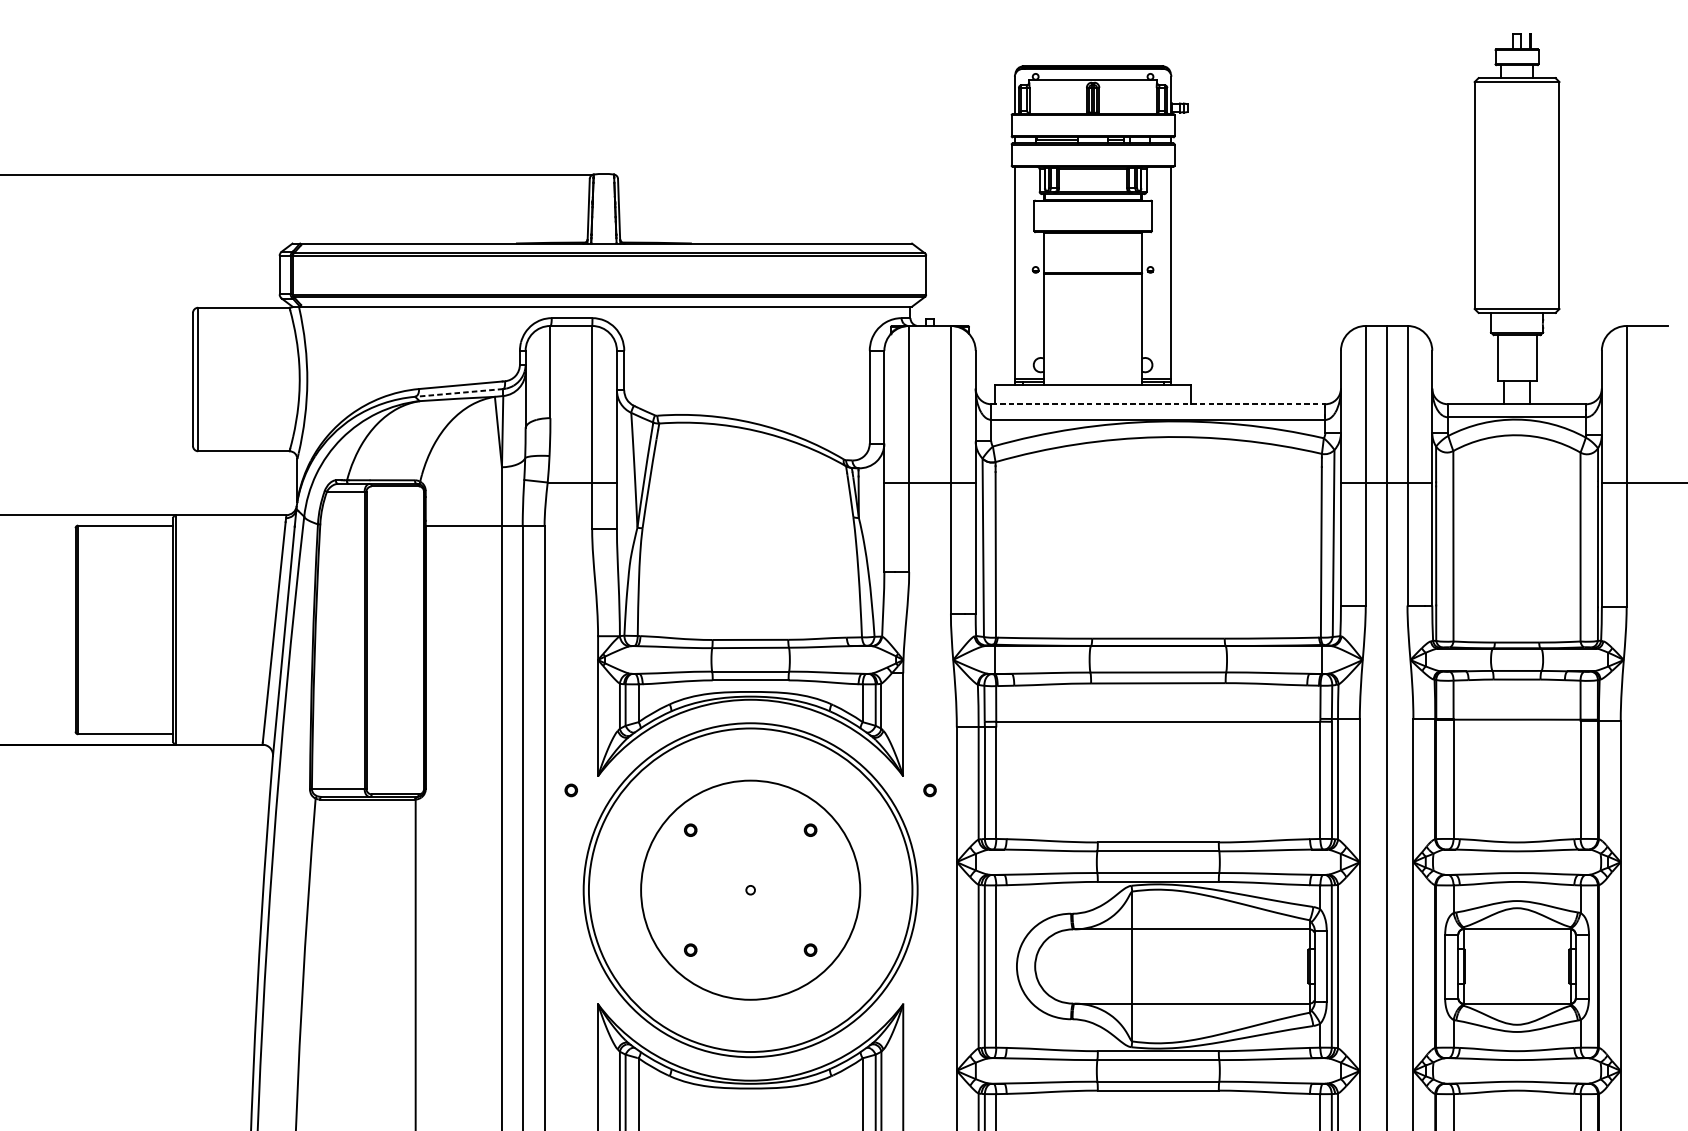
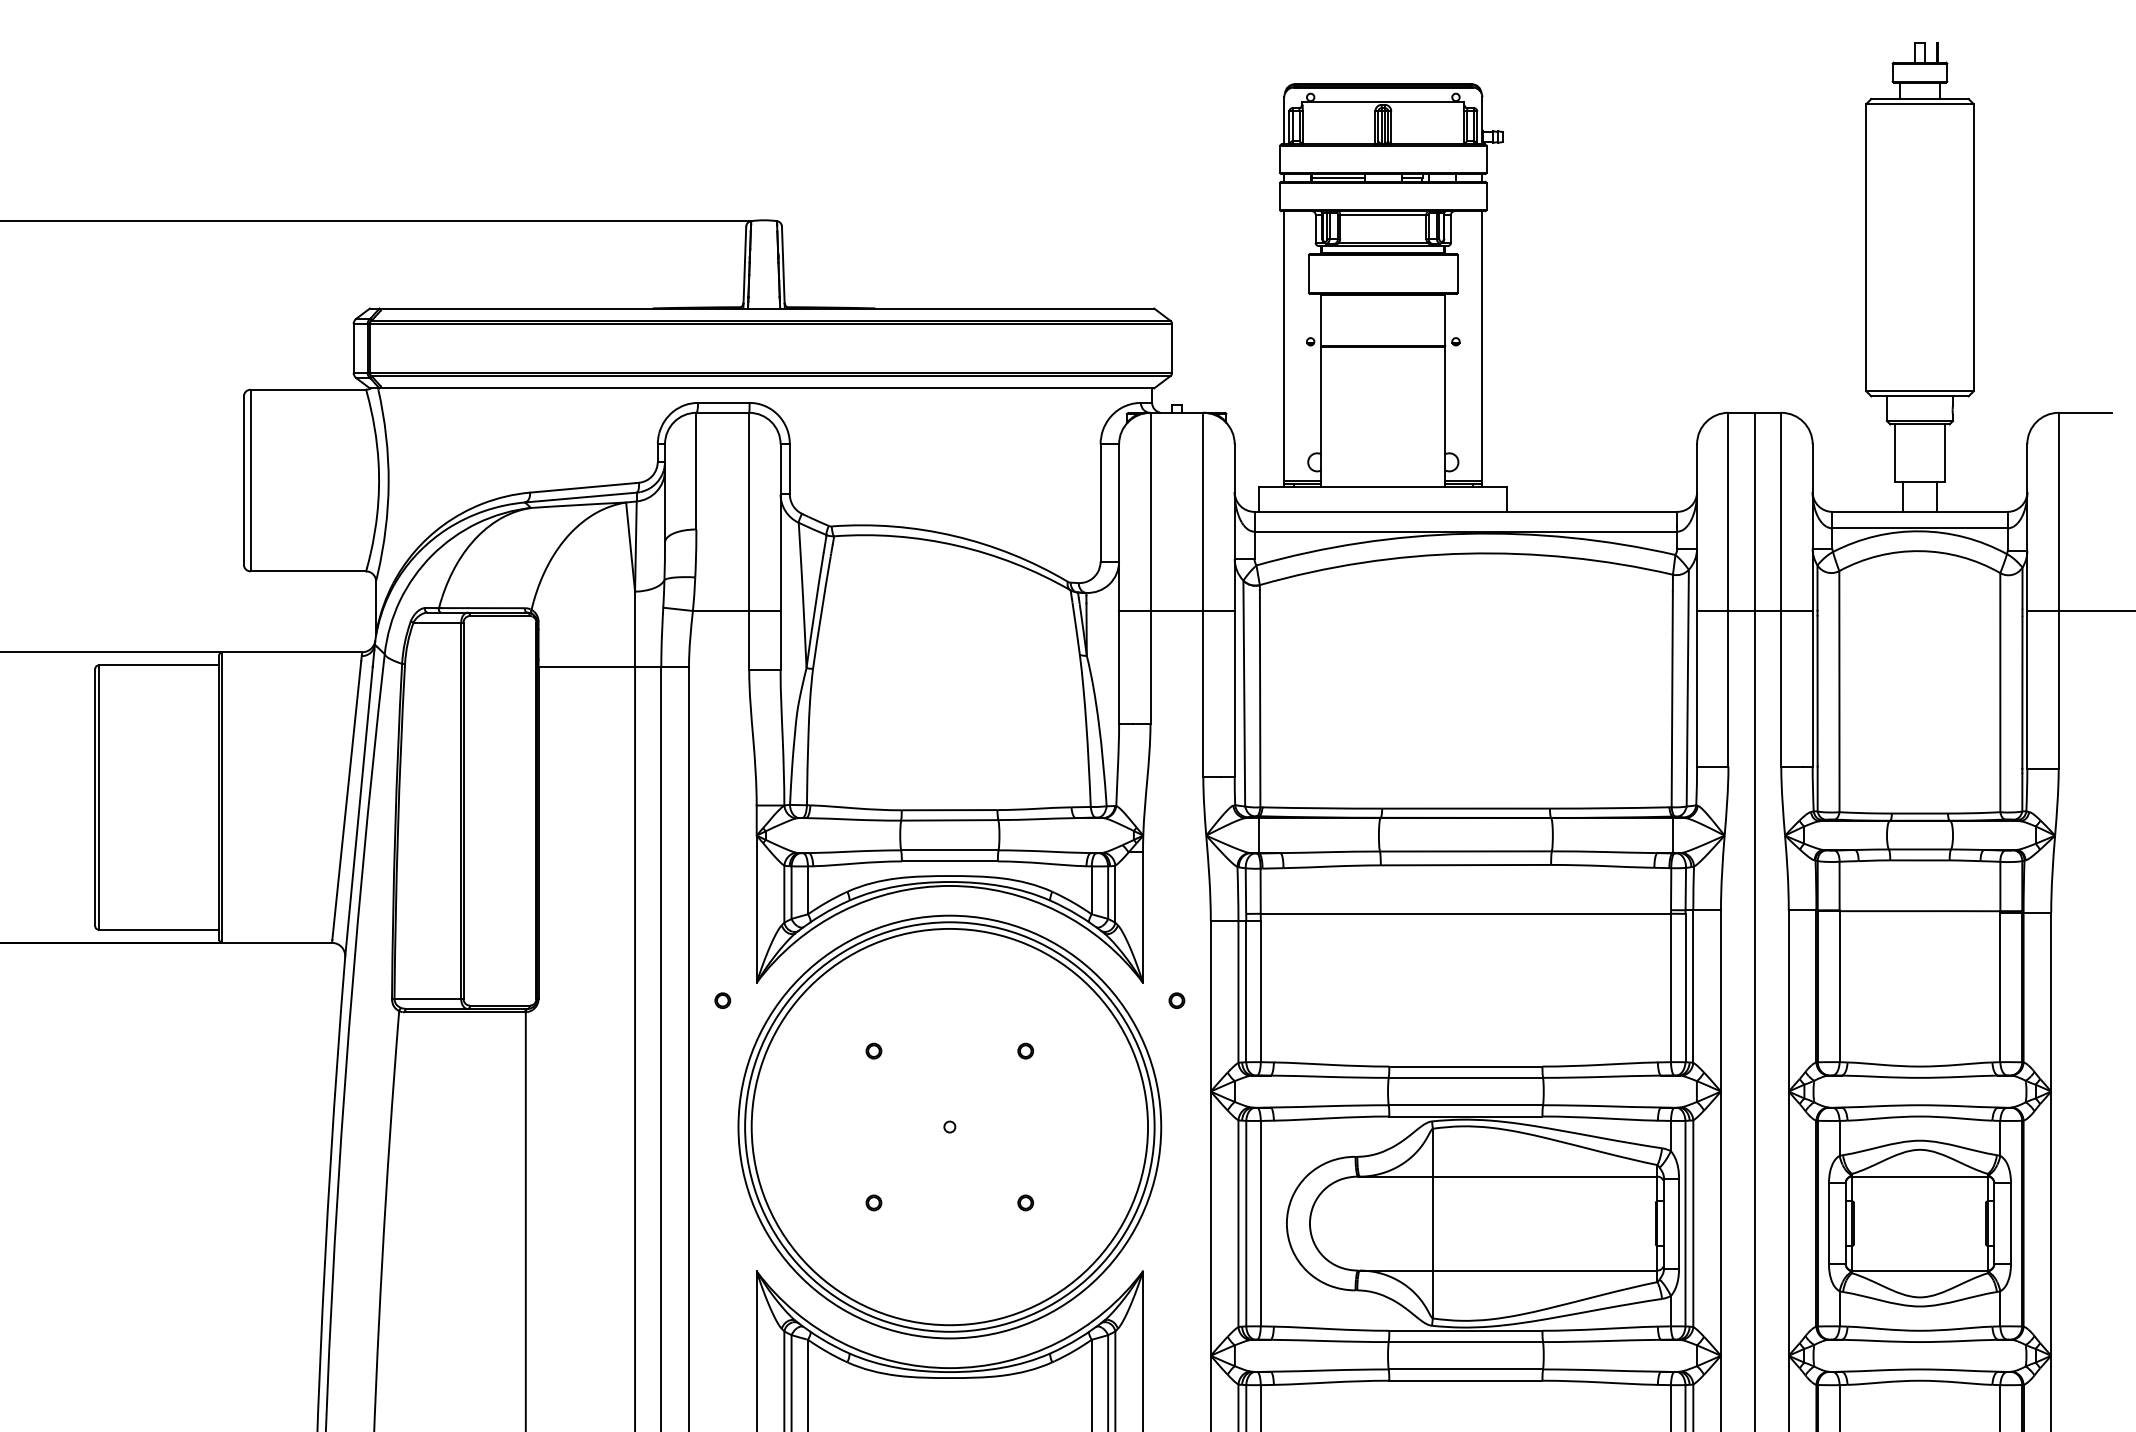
line: (458, 392) -> (580, 497), dashed -> solid
line: (1158, 403) -> (1466, 511), dashed -> solid
circle: (750, 889) -> (949, 1126), size x1.43

